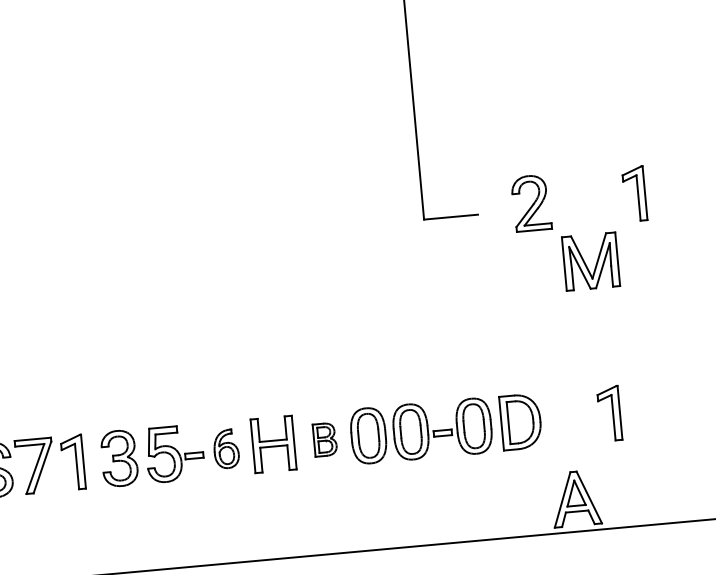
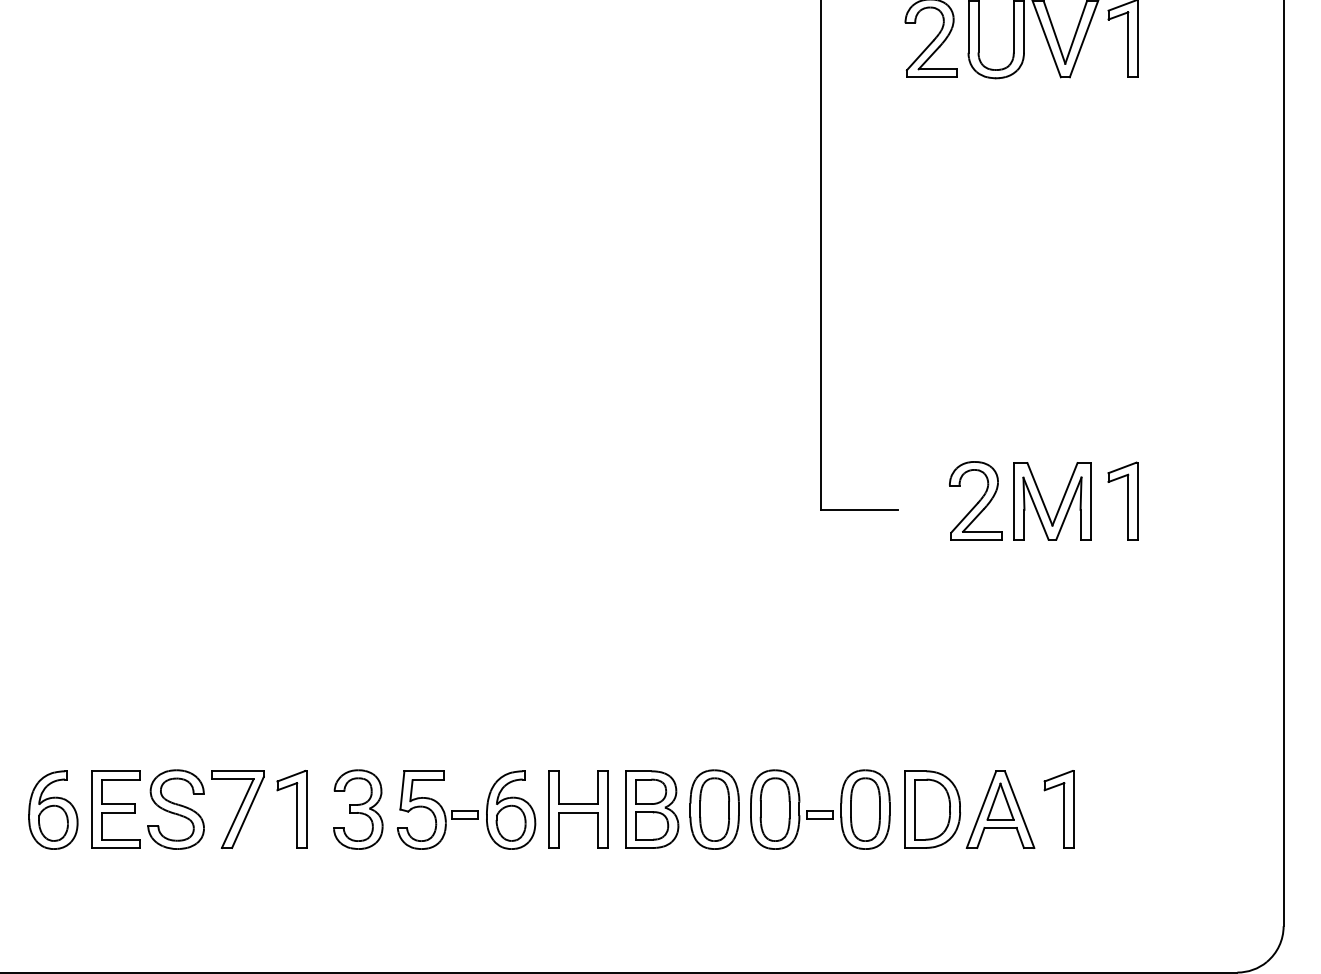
part: (585, 262) -> (1044, 502), moved
part: (325, 439) -> (652, 809), size x1.67
part: (226, 448) -> (511, 809), size x1.43
part: (575, 498) -> (1000, 809), moved

